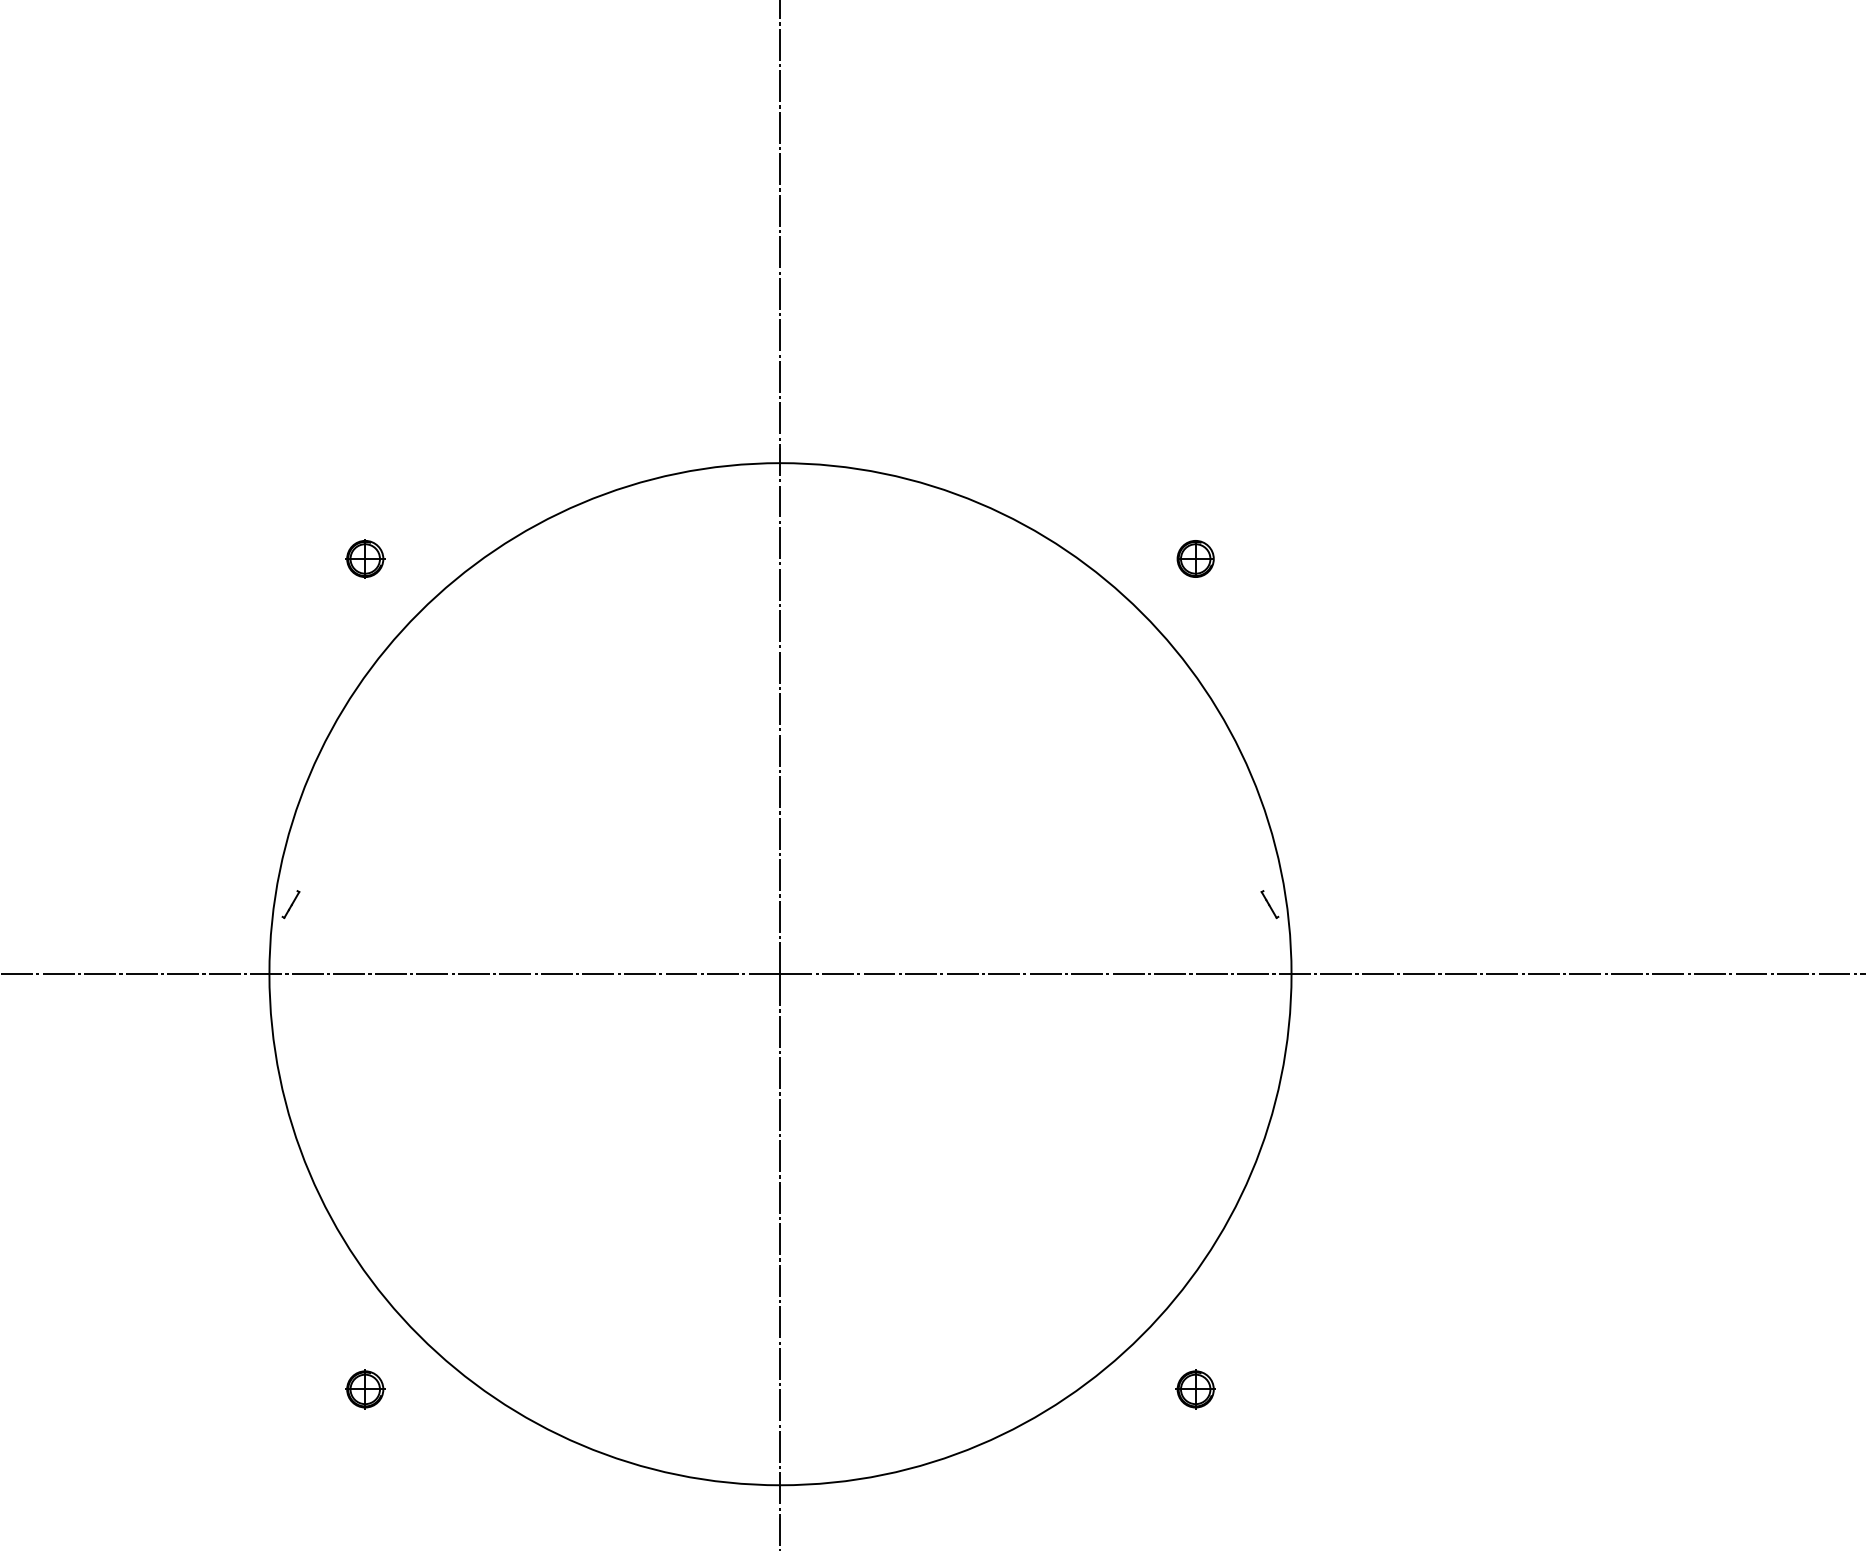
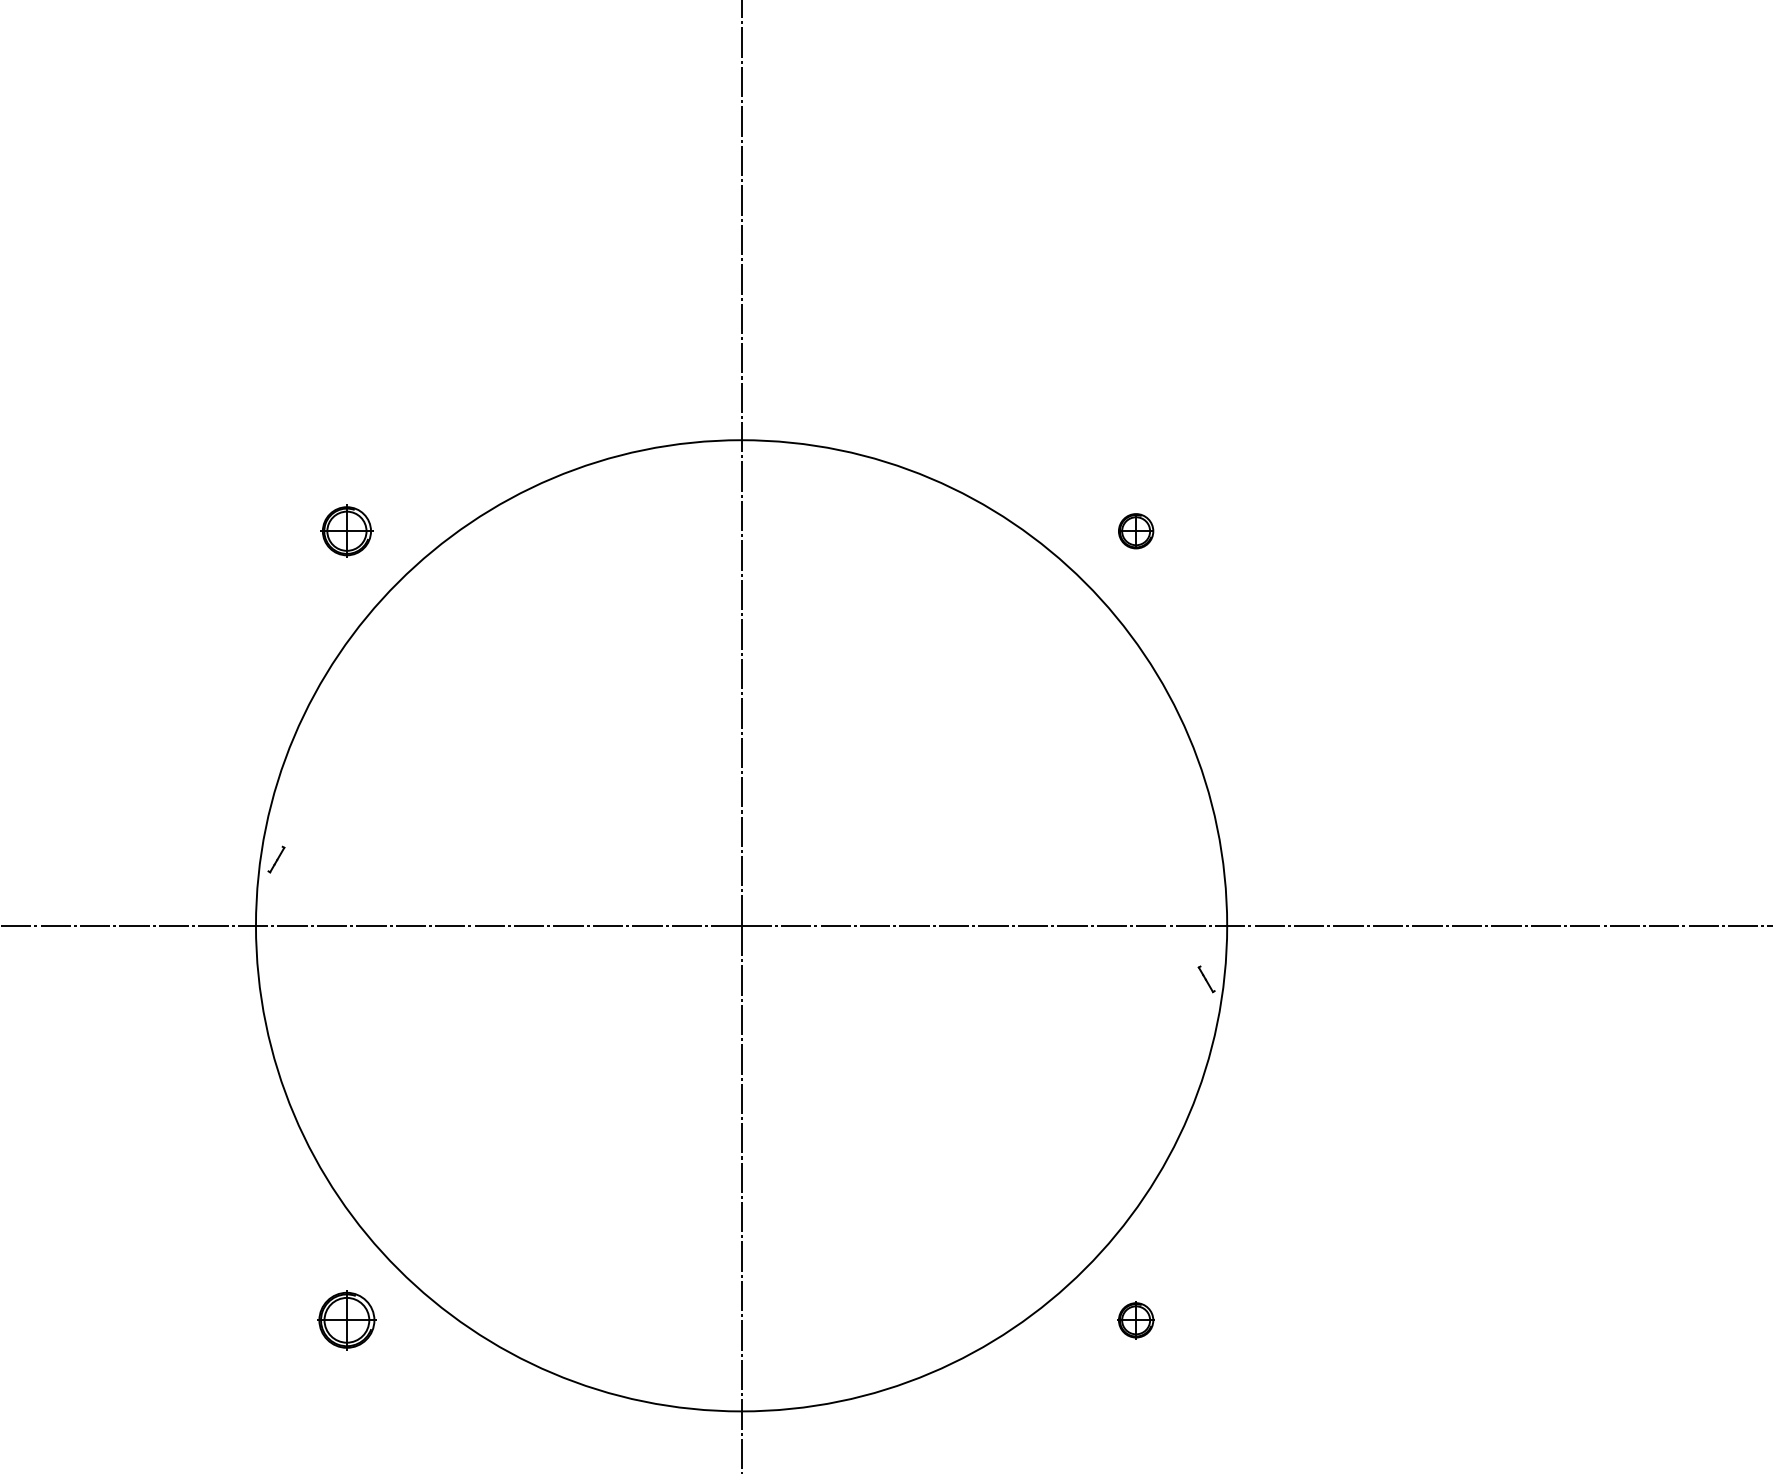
part: (365, 558) -> (347, 530), size x1.4
part: (1269, 904) -> (1206, 979), moved
part: (365, 1389) -> (347, 1320), size x1.6

